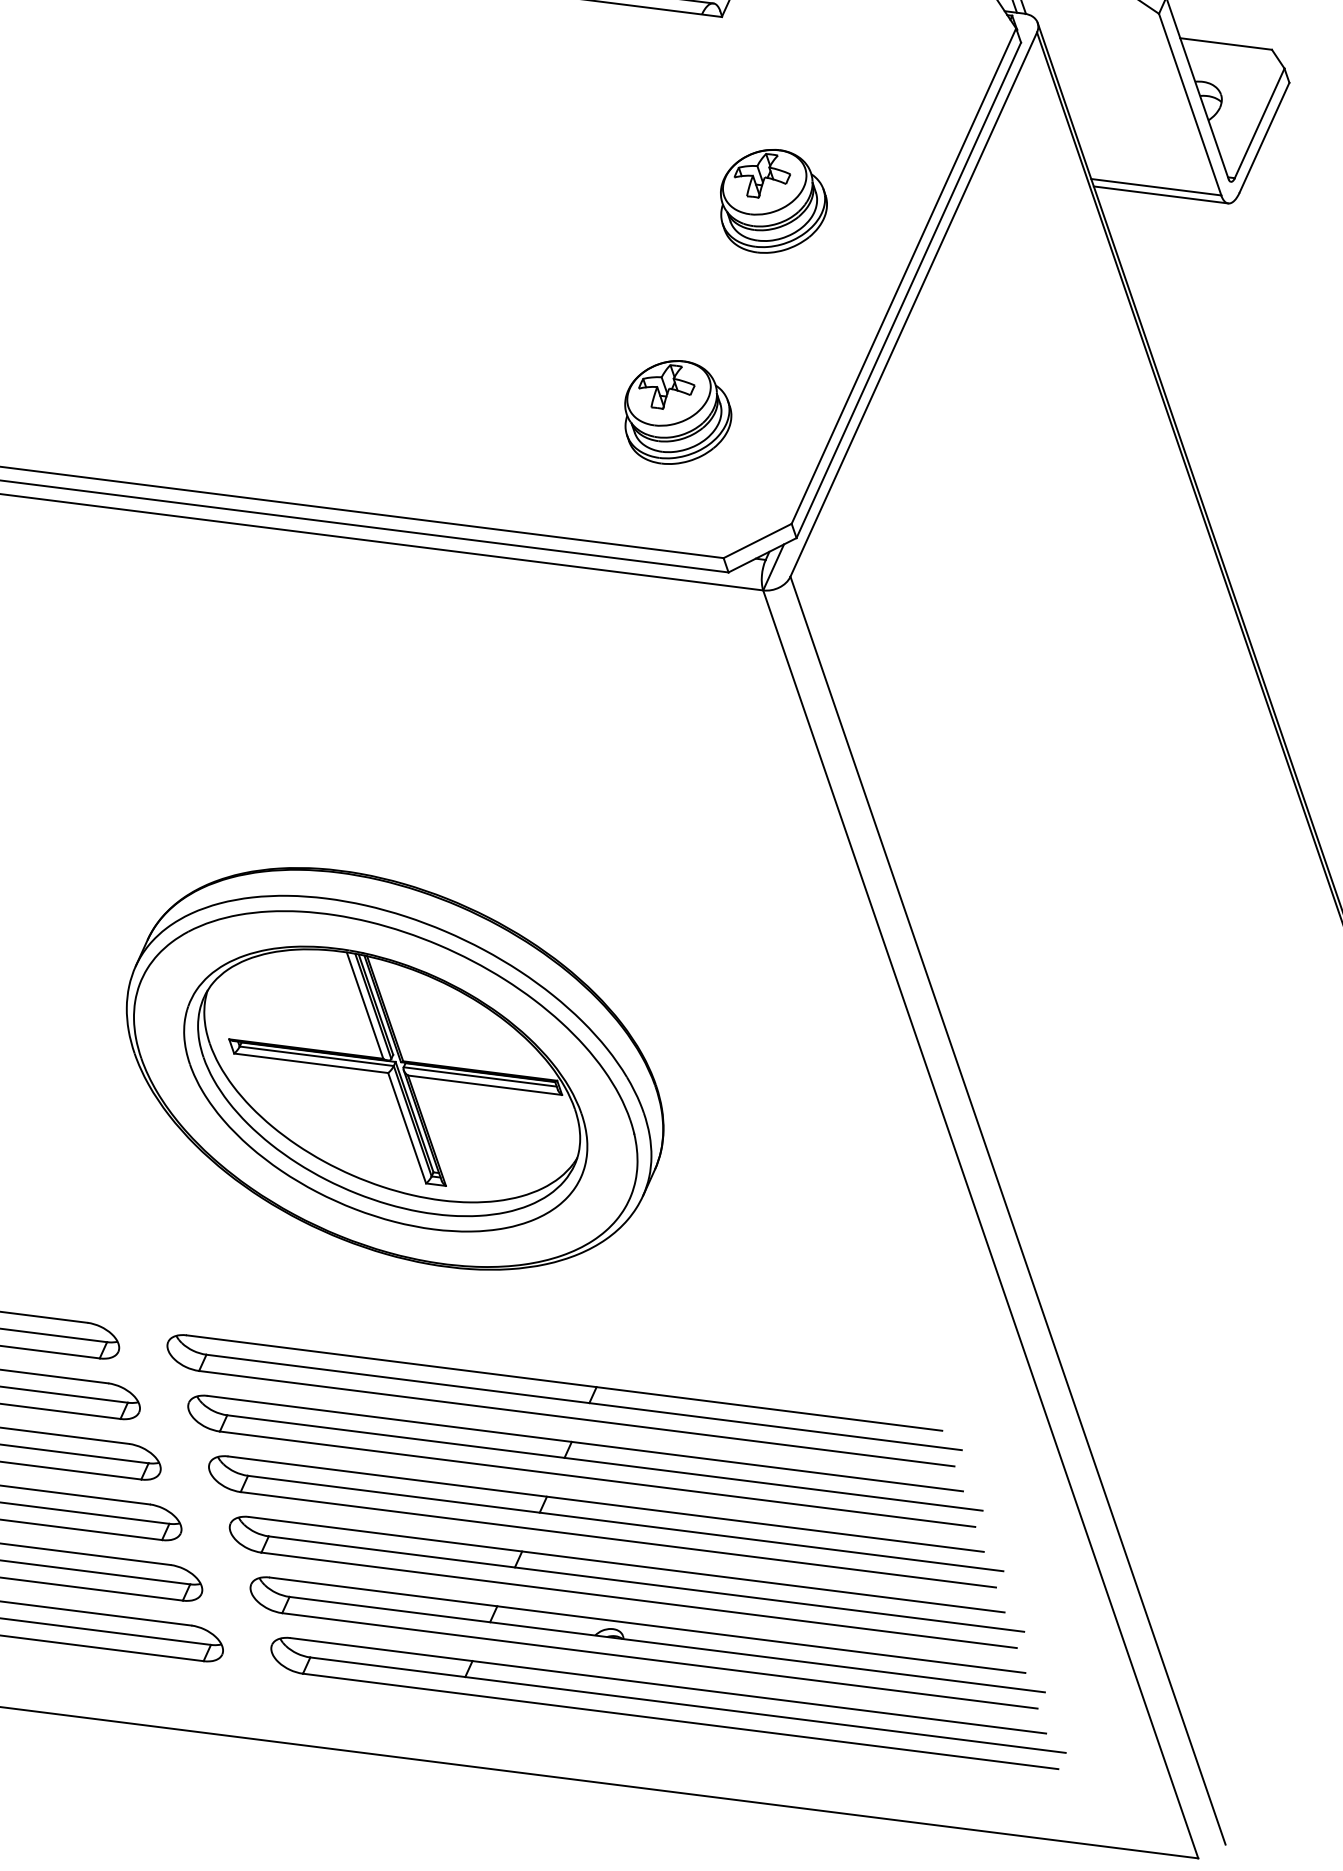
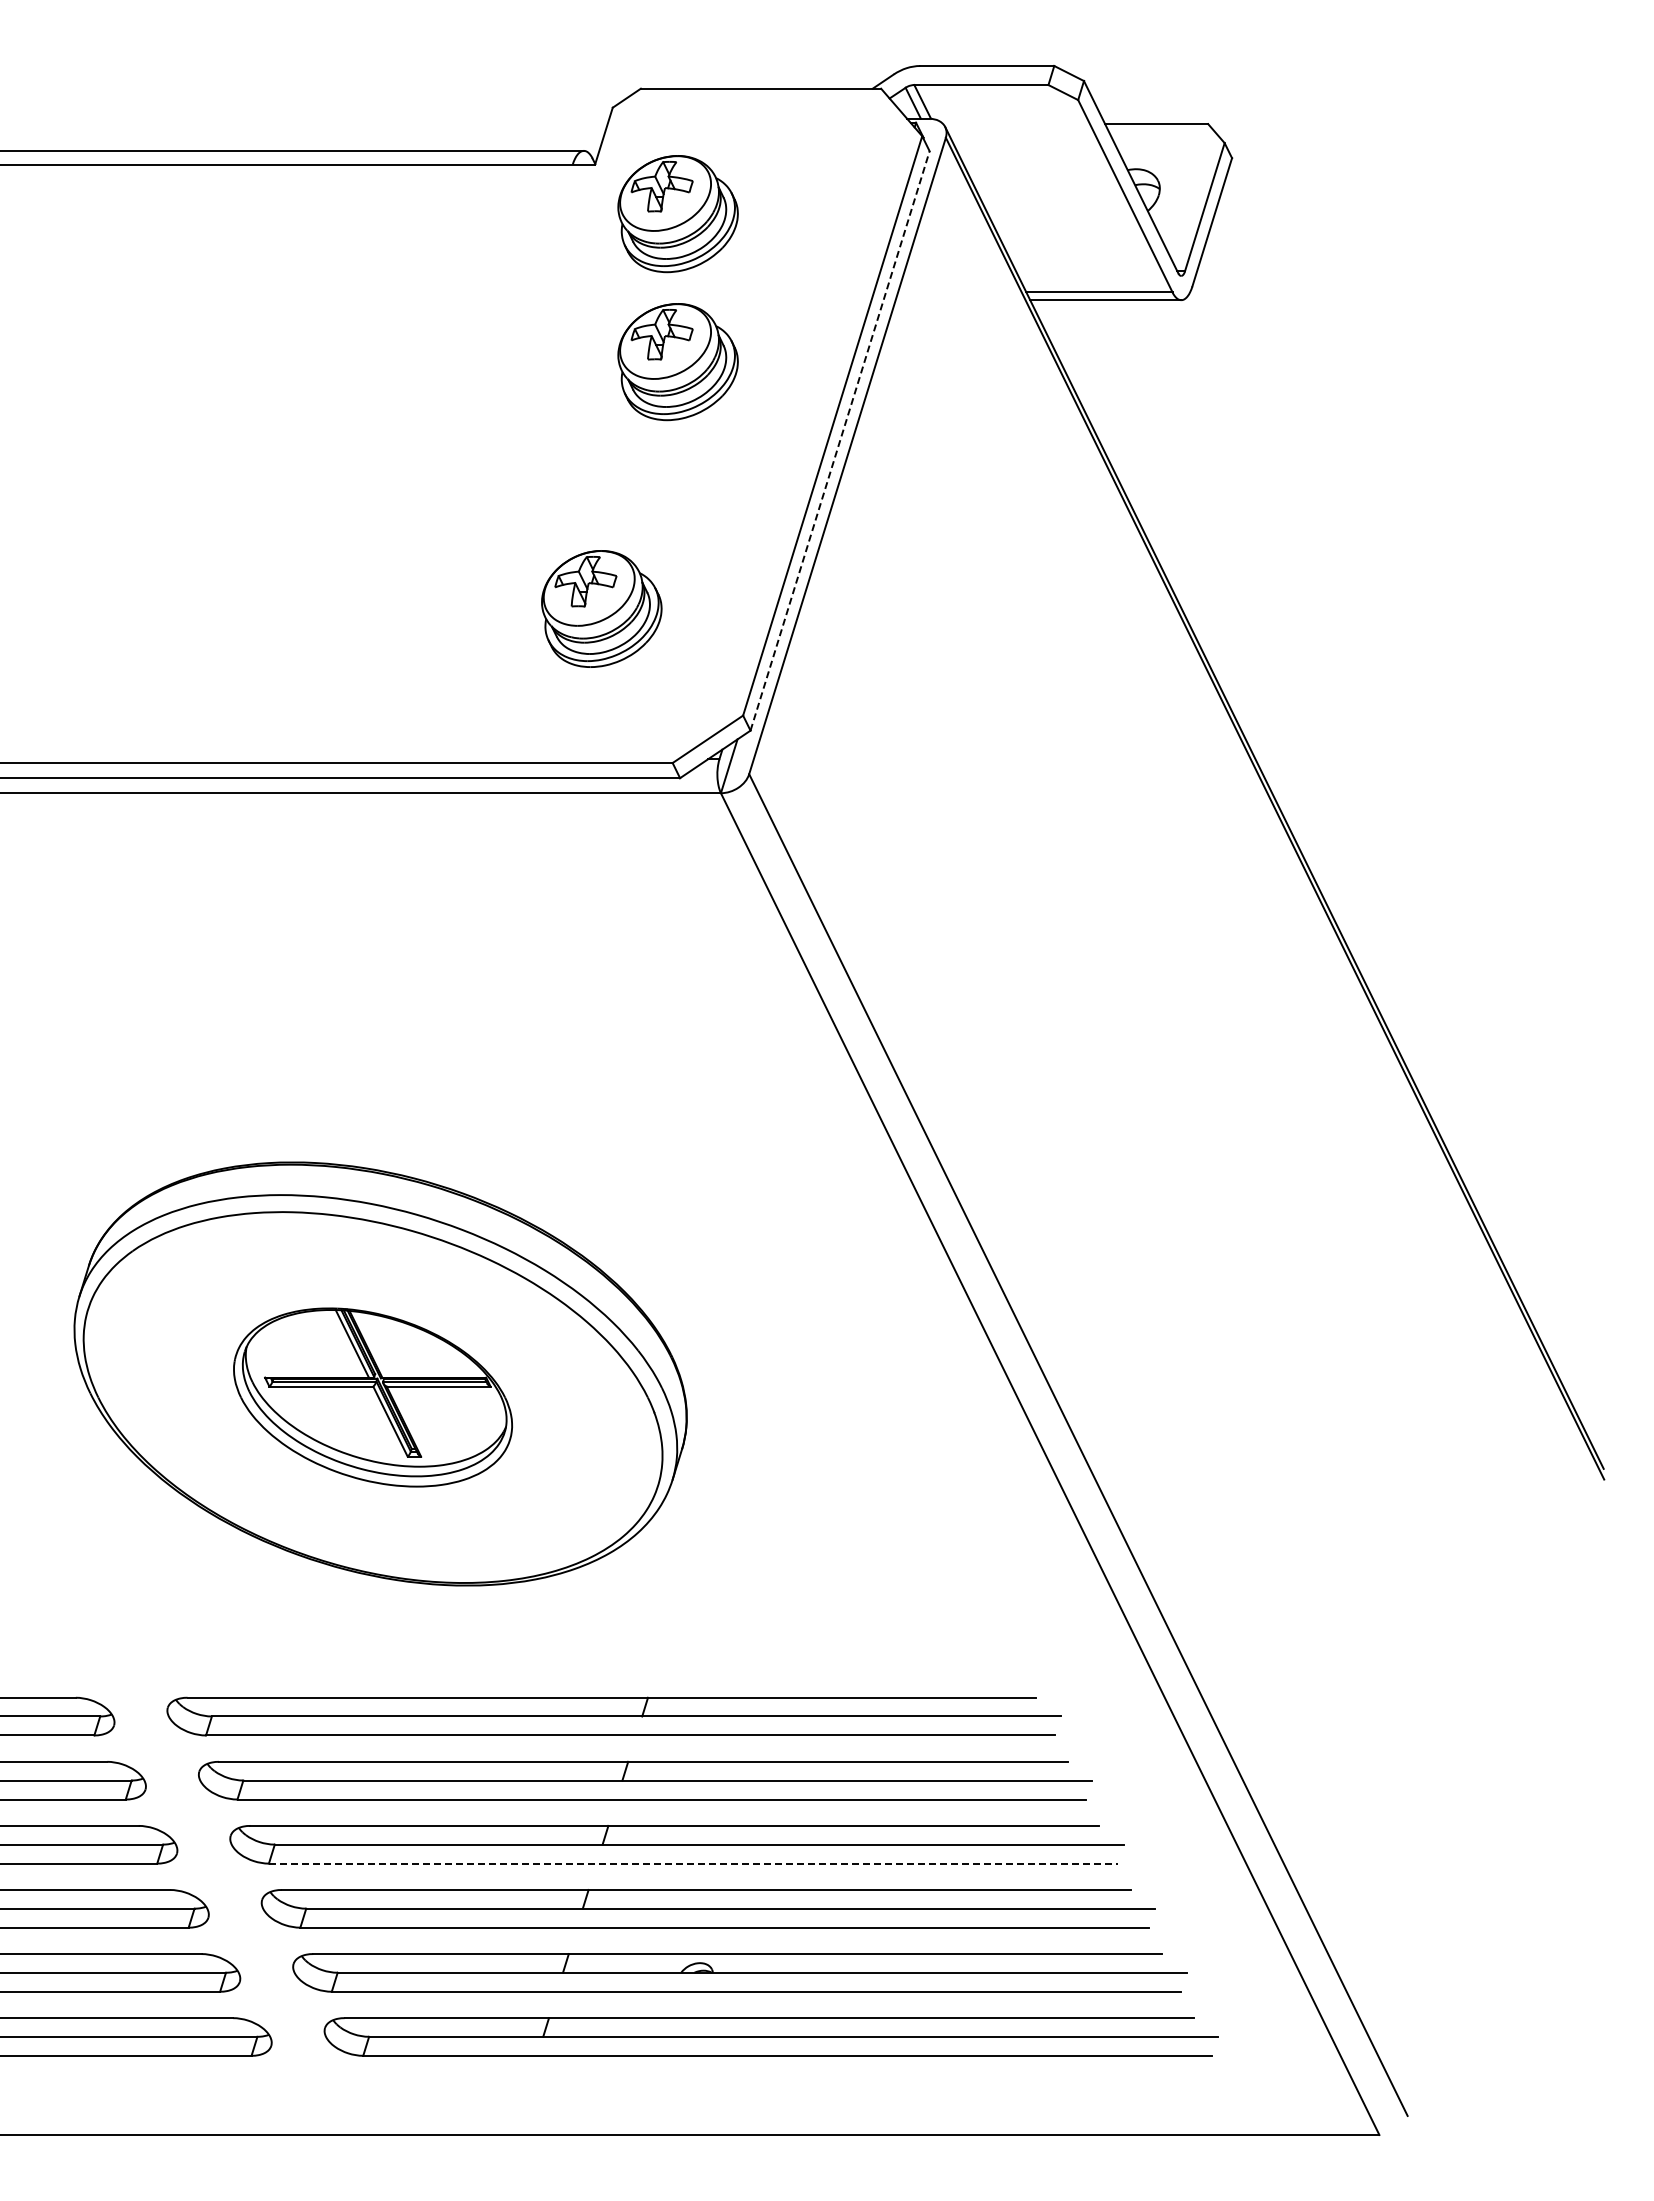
part: (789, 70) -> (677, 214), added
line: (909, 290) -> (840, 440), solid -> dashed
part: (385, 1088) -> (372, 1397), size x0.6
line: (618, 1539) -> (693, 1863), solid -> dashed

